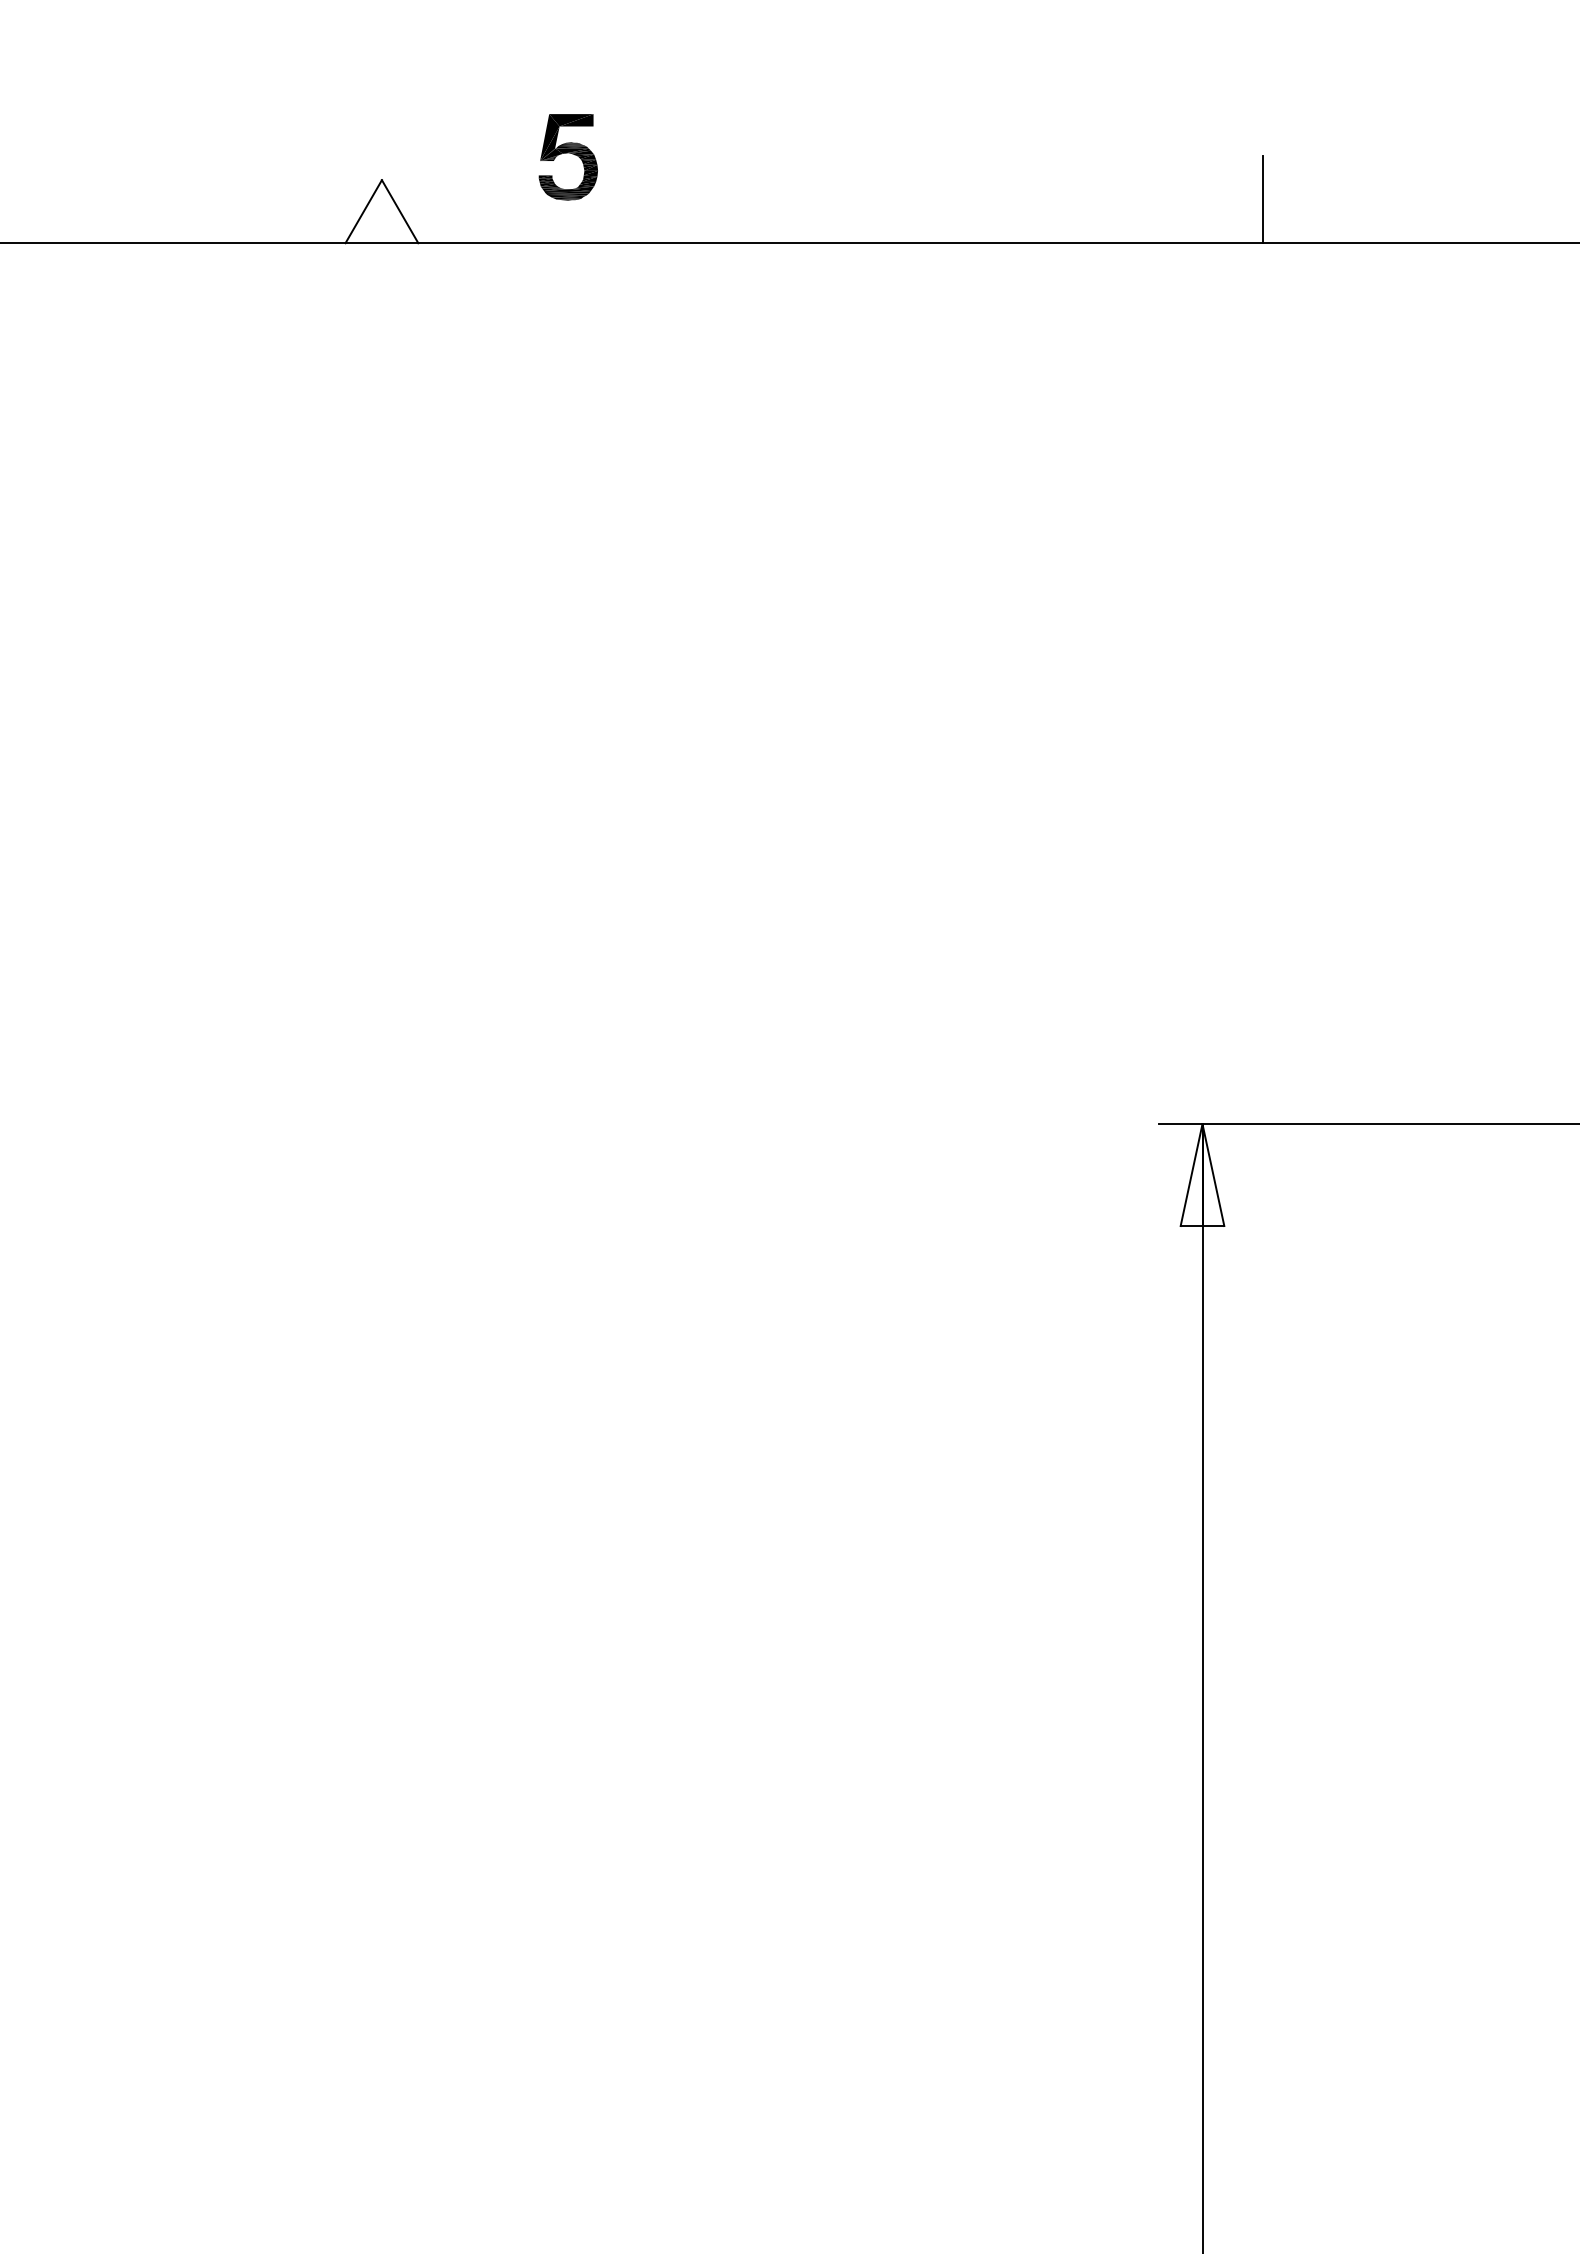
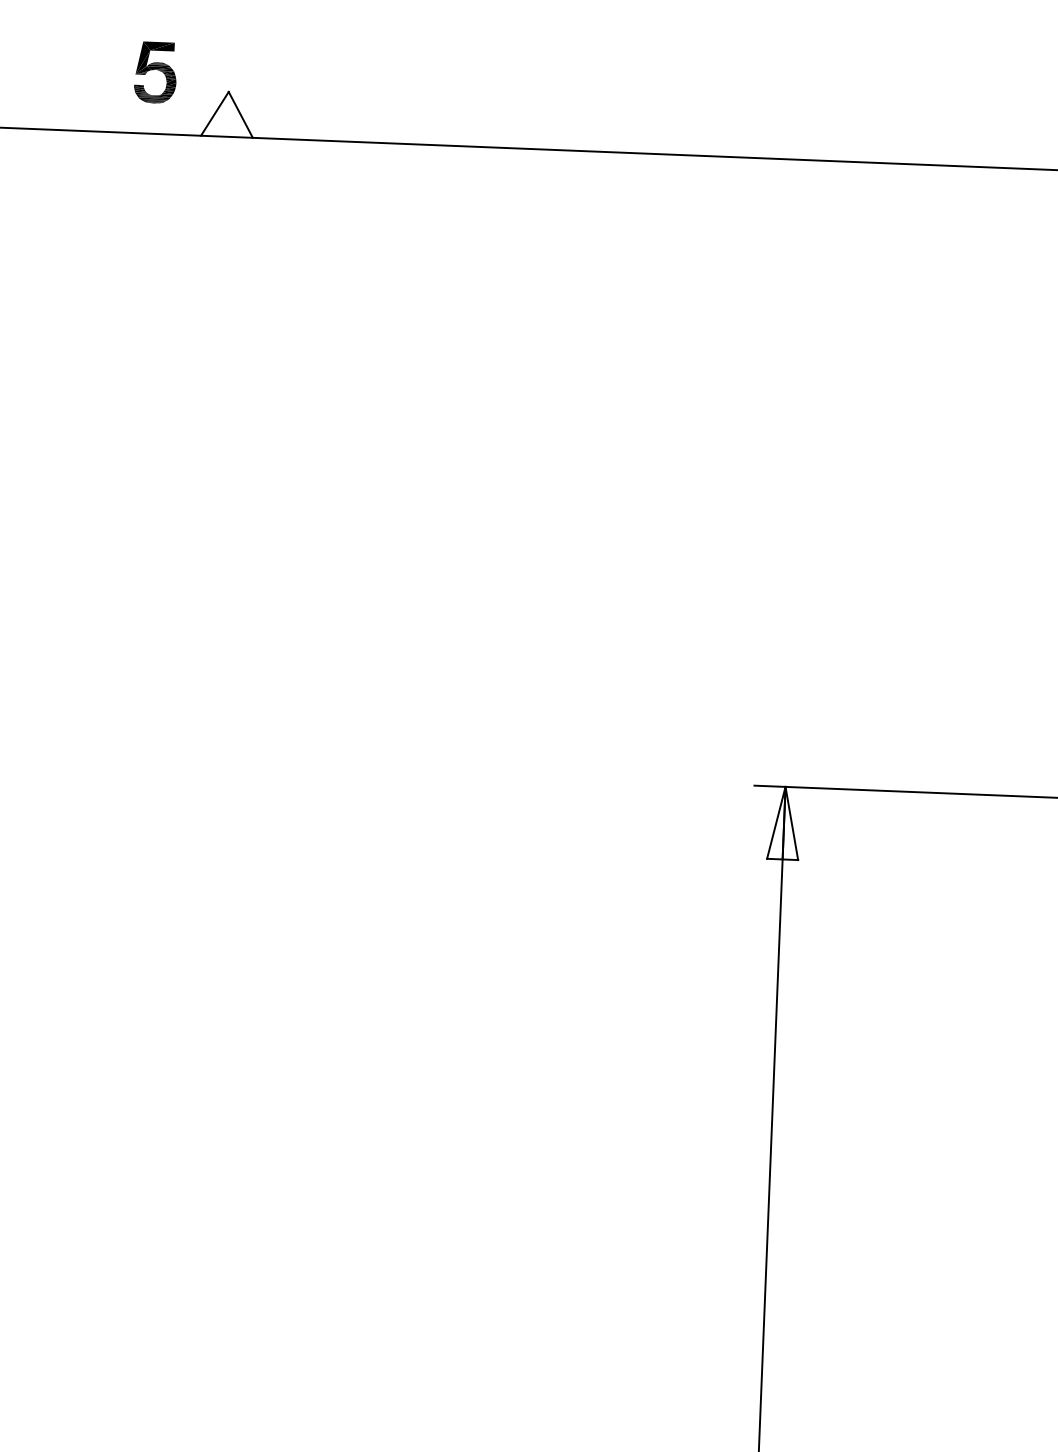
part: (567, 157) -> (155, 72), moved
line: (1263, 199) -> (855, 130), removed

